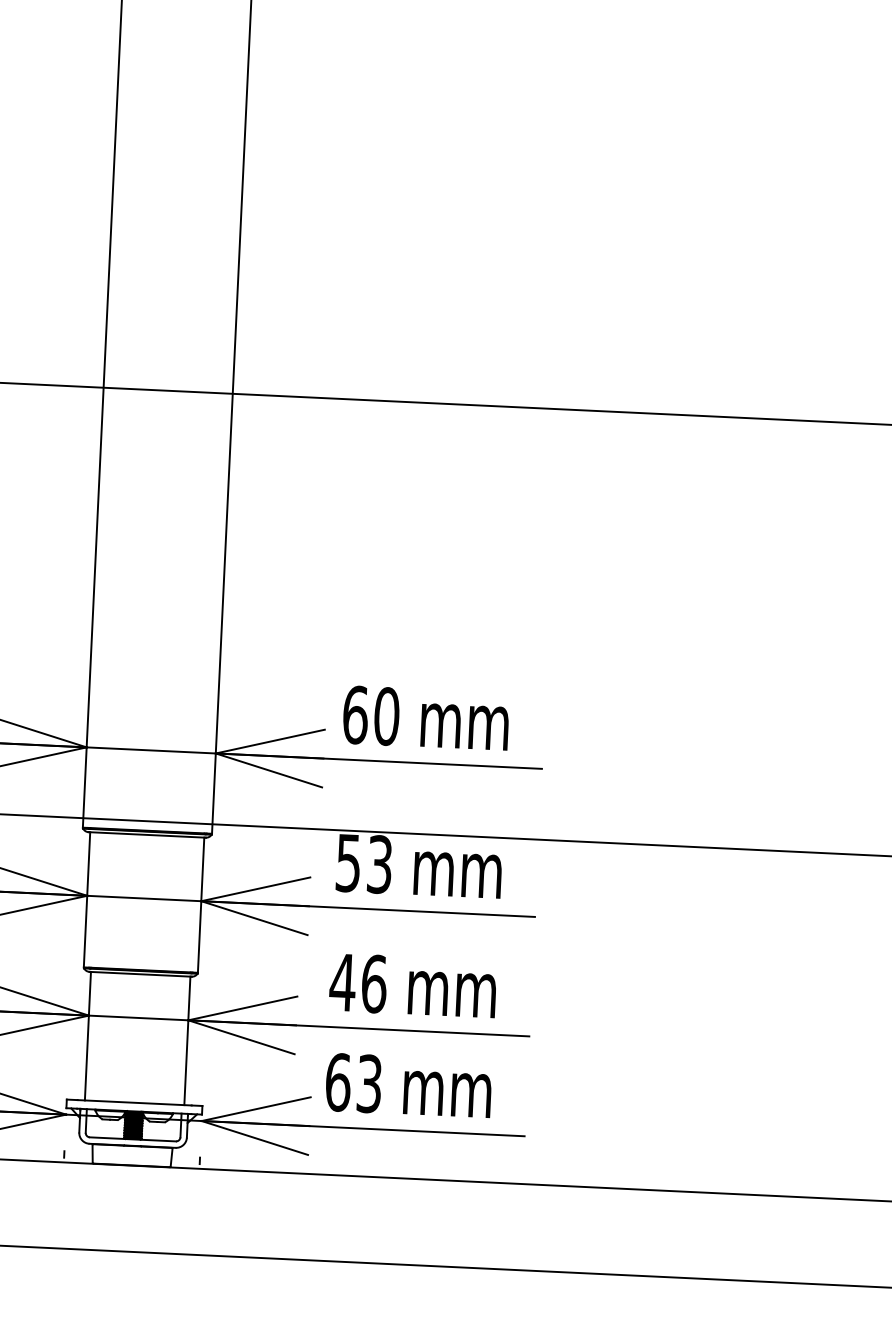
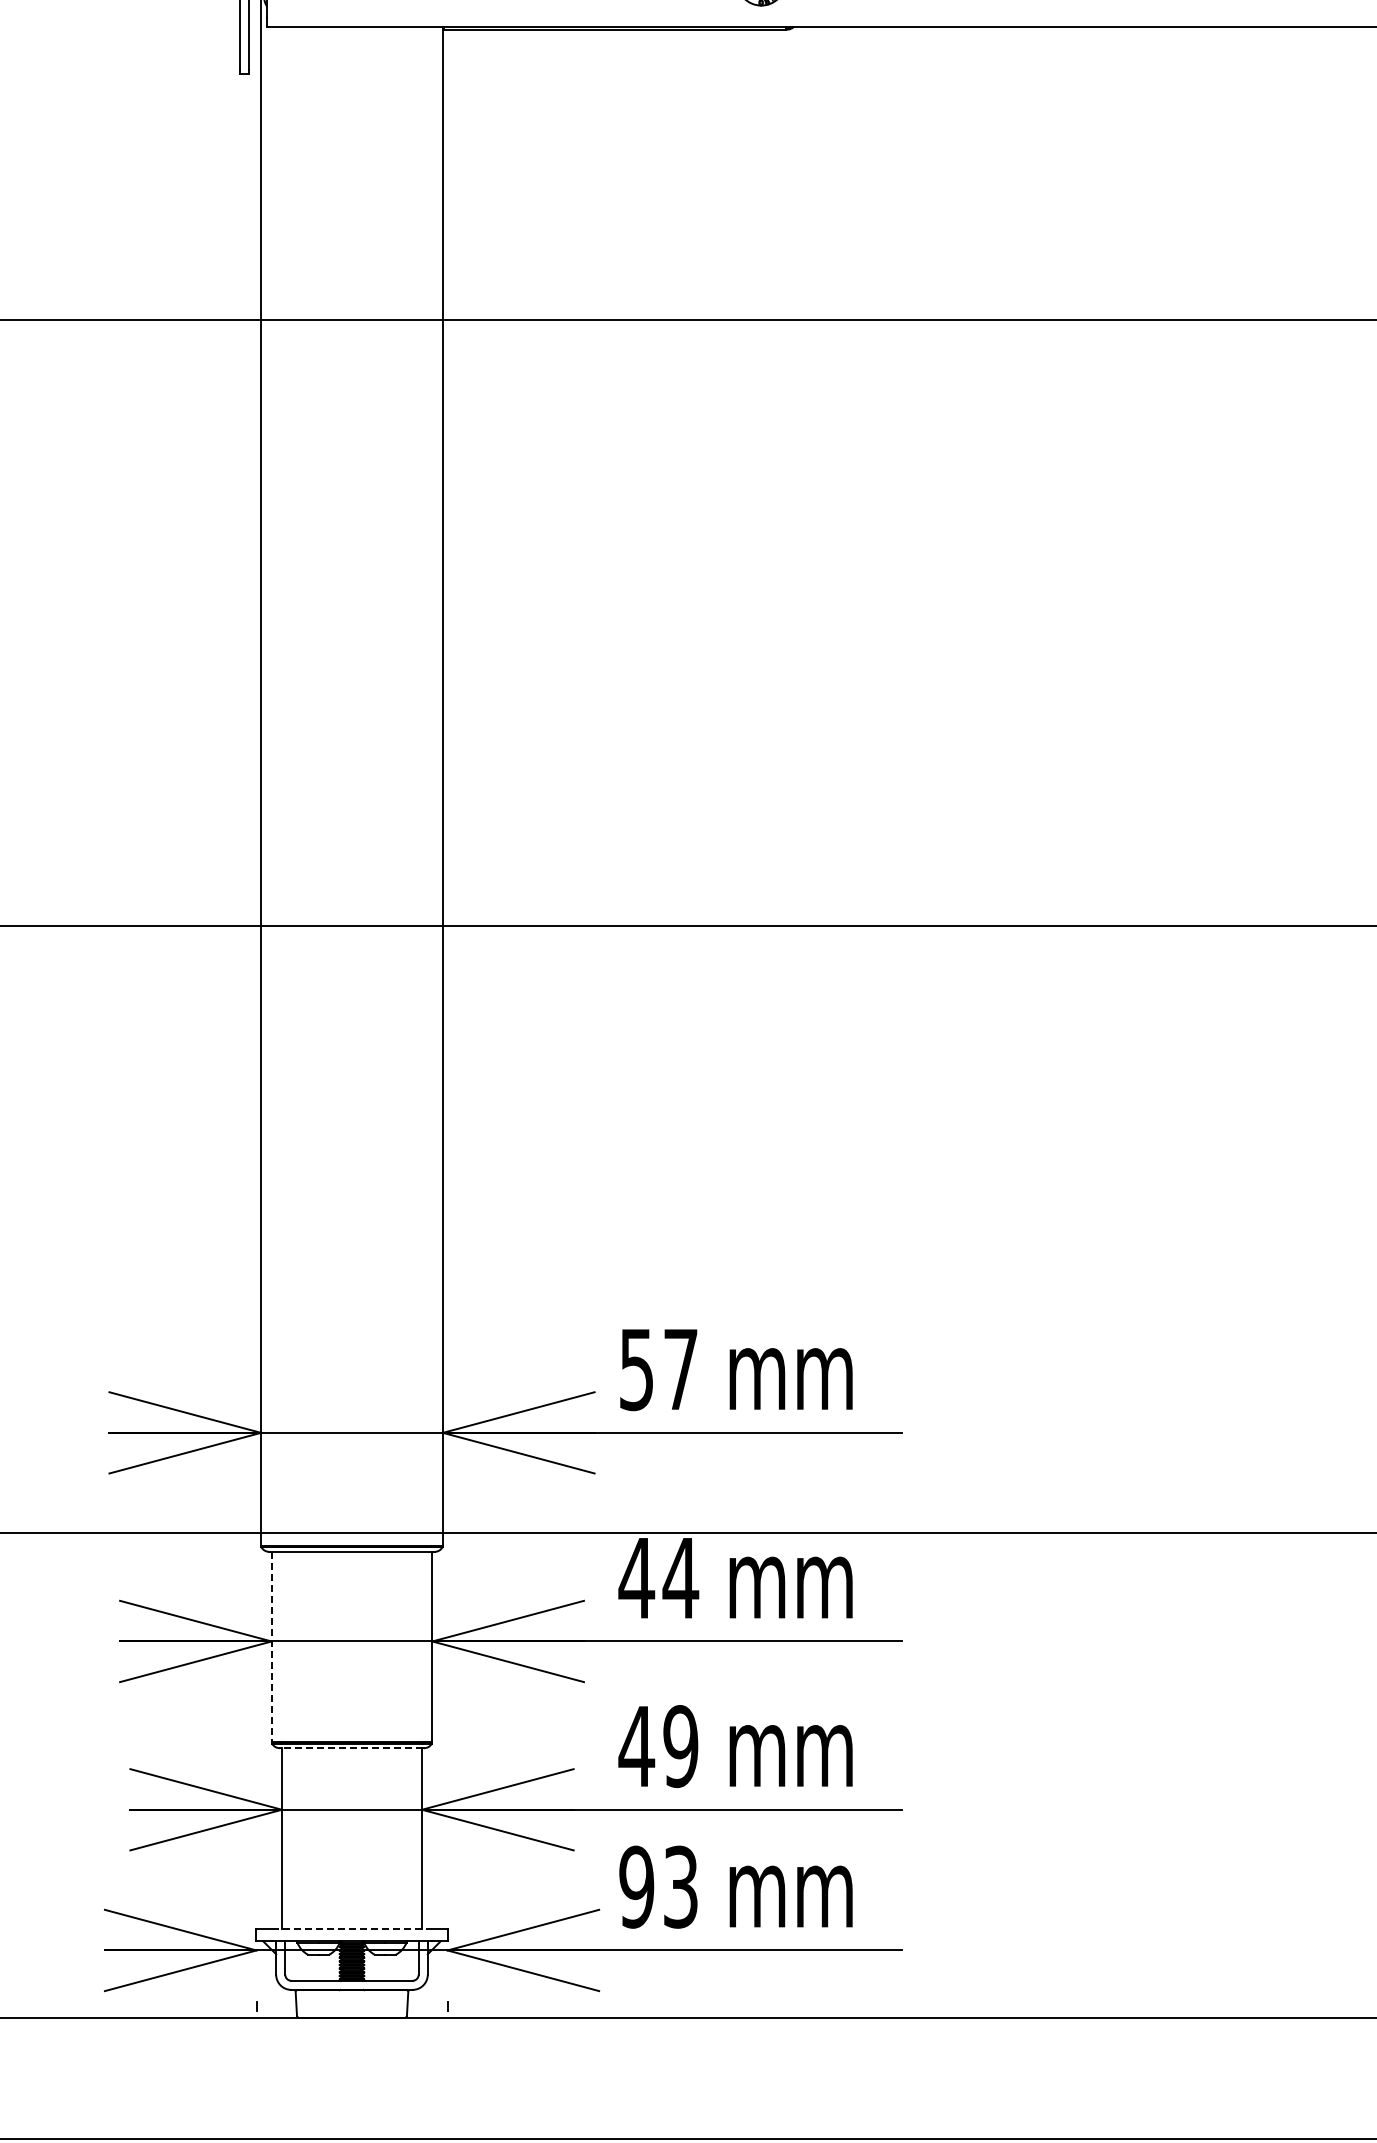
text: (370, 715) -> (658, 1369), 60 -> 57
text: (363, 863) -> (658, 1577), 53 -> 44
line: (86, 900) -> (271, 1647), solid -> dashed
line: (140, 974) -> (351, 1748), solid -> dashed
text: (373, 984) -> (680, 1746), 46 -> 49
text: (338, 1081) -> (636, 1886), 63 -> 93
line: (134, 1102) -> (352, 1929), solid -> dashed

